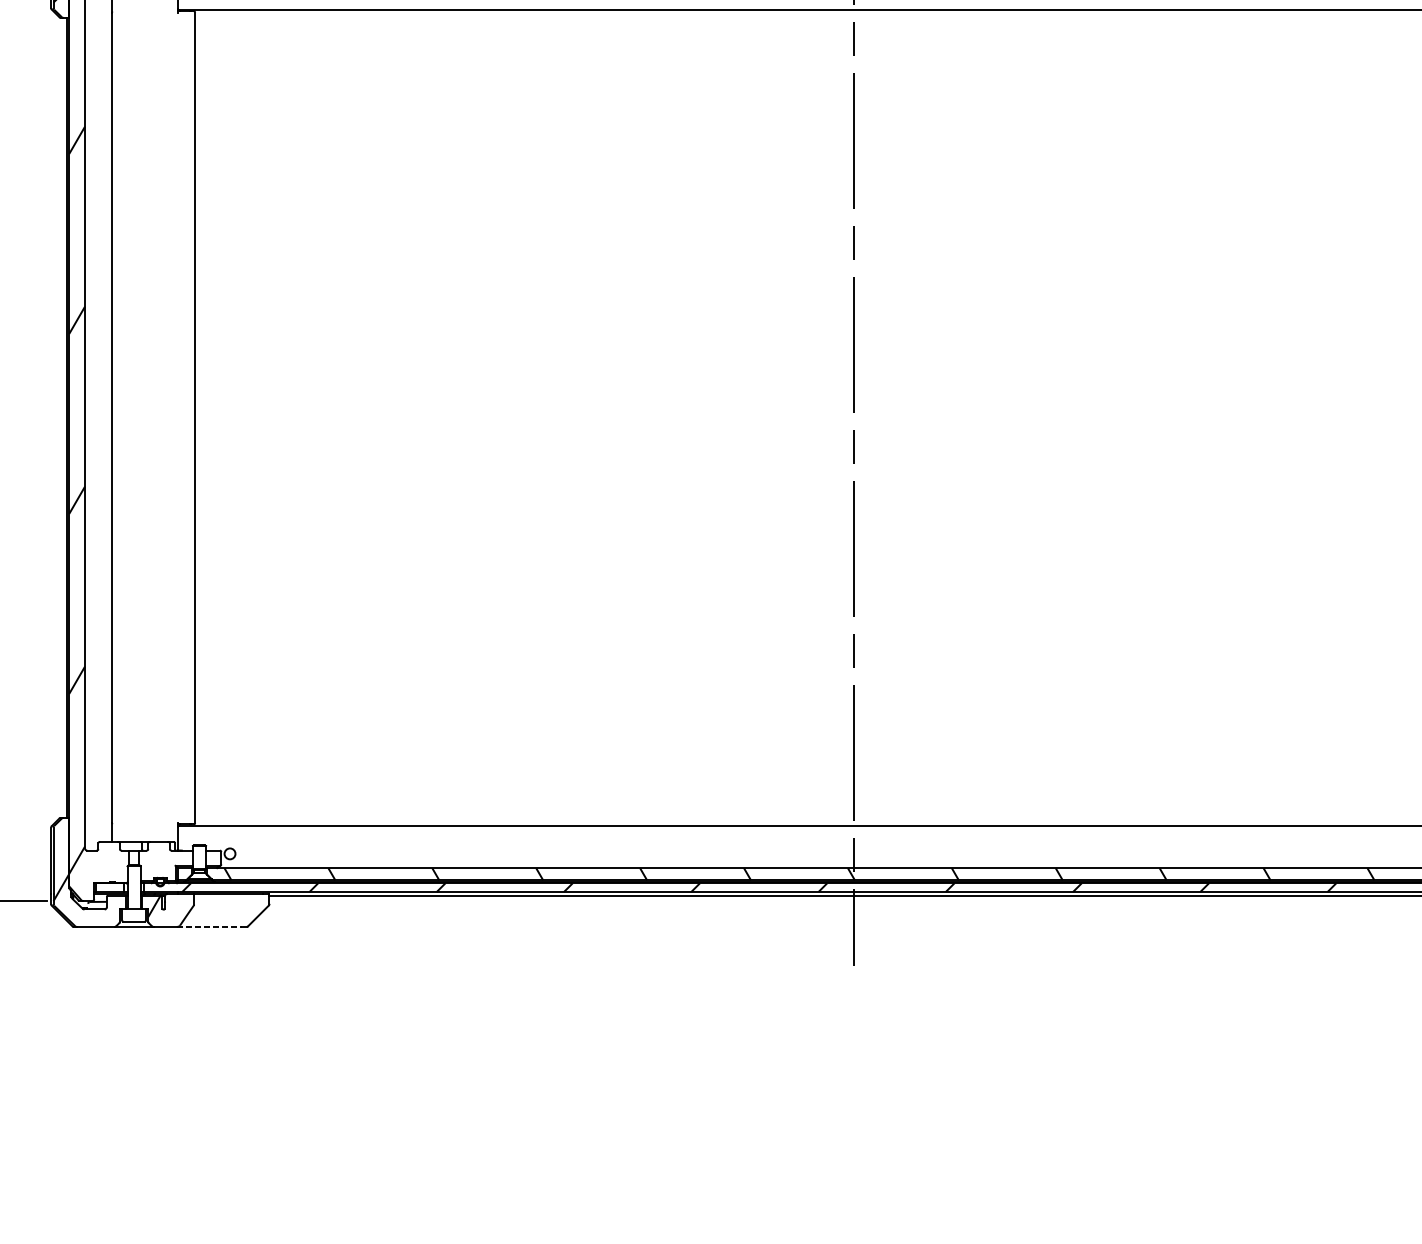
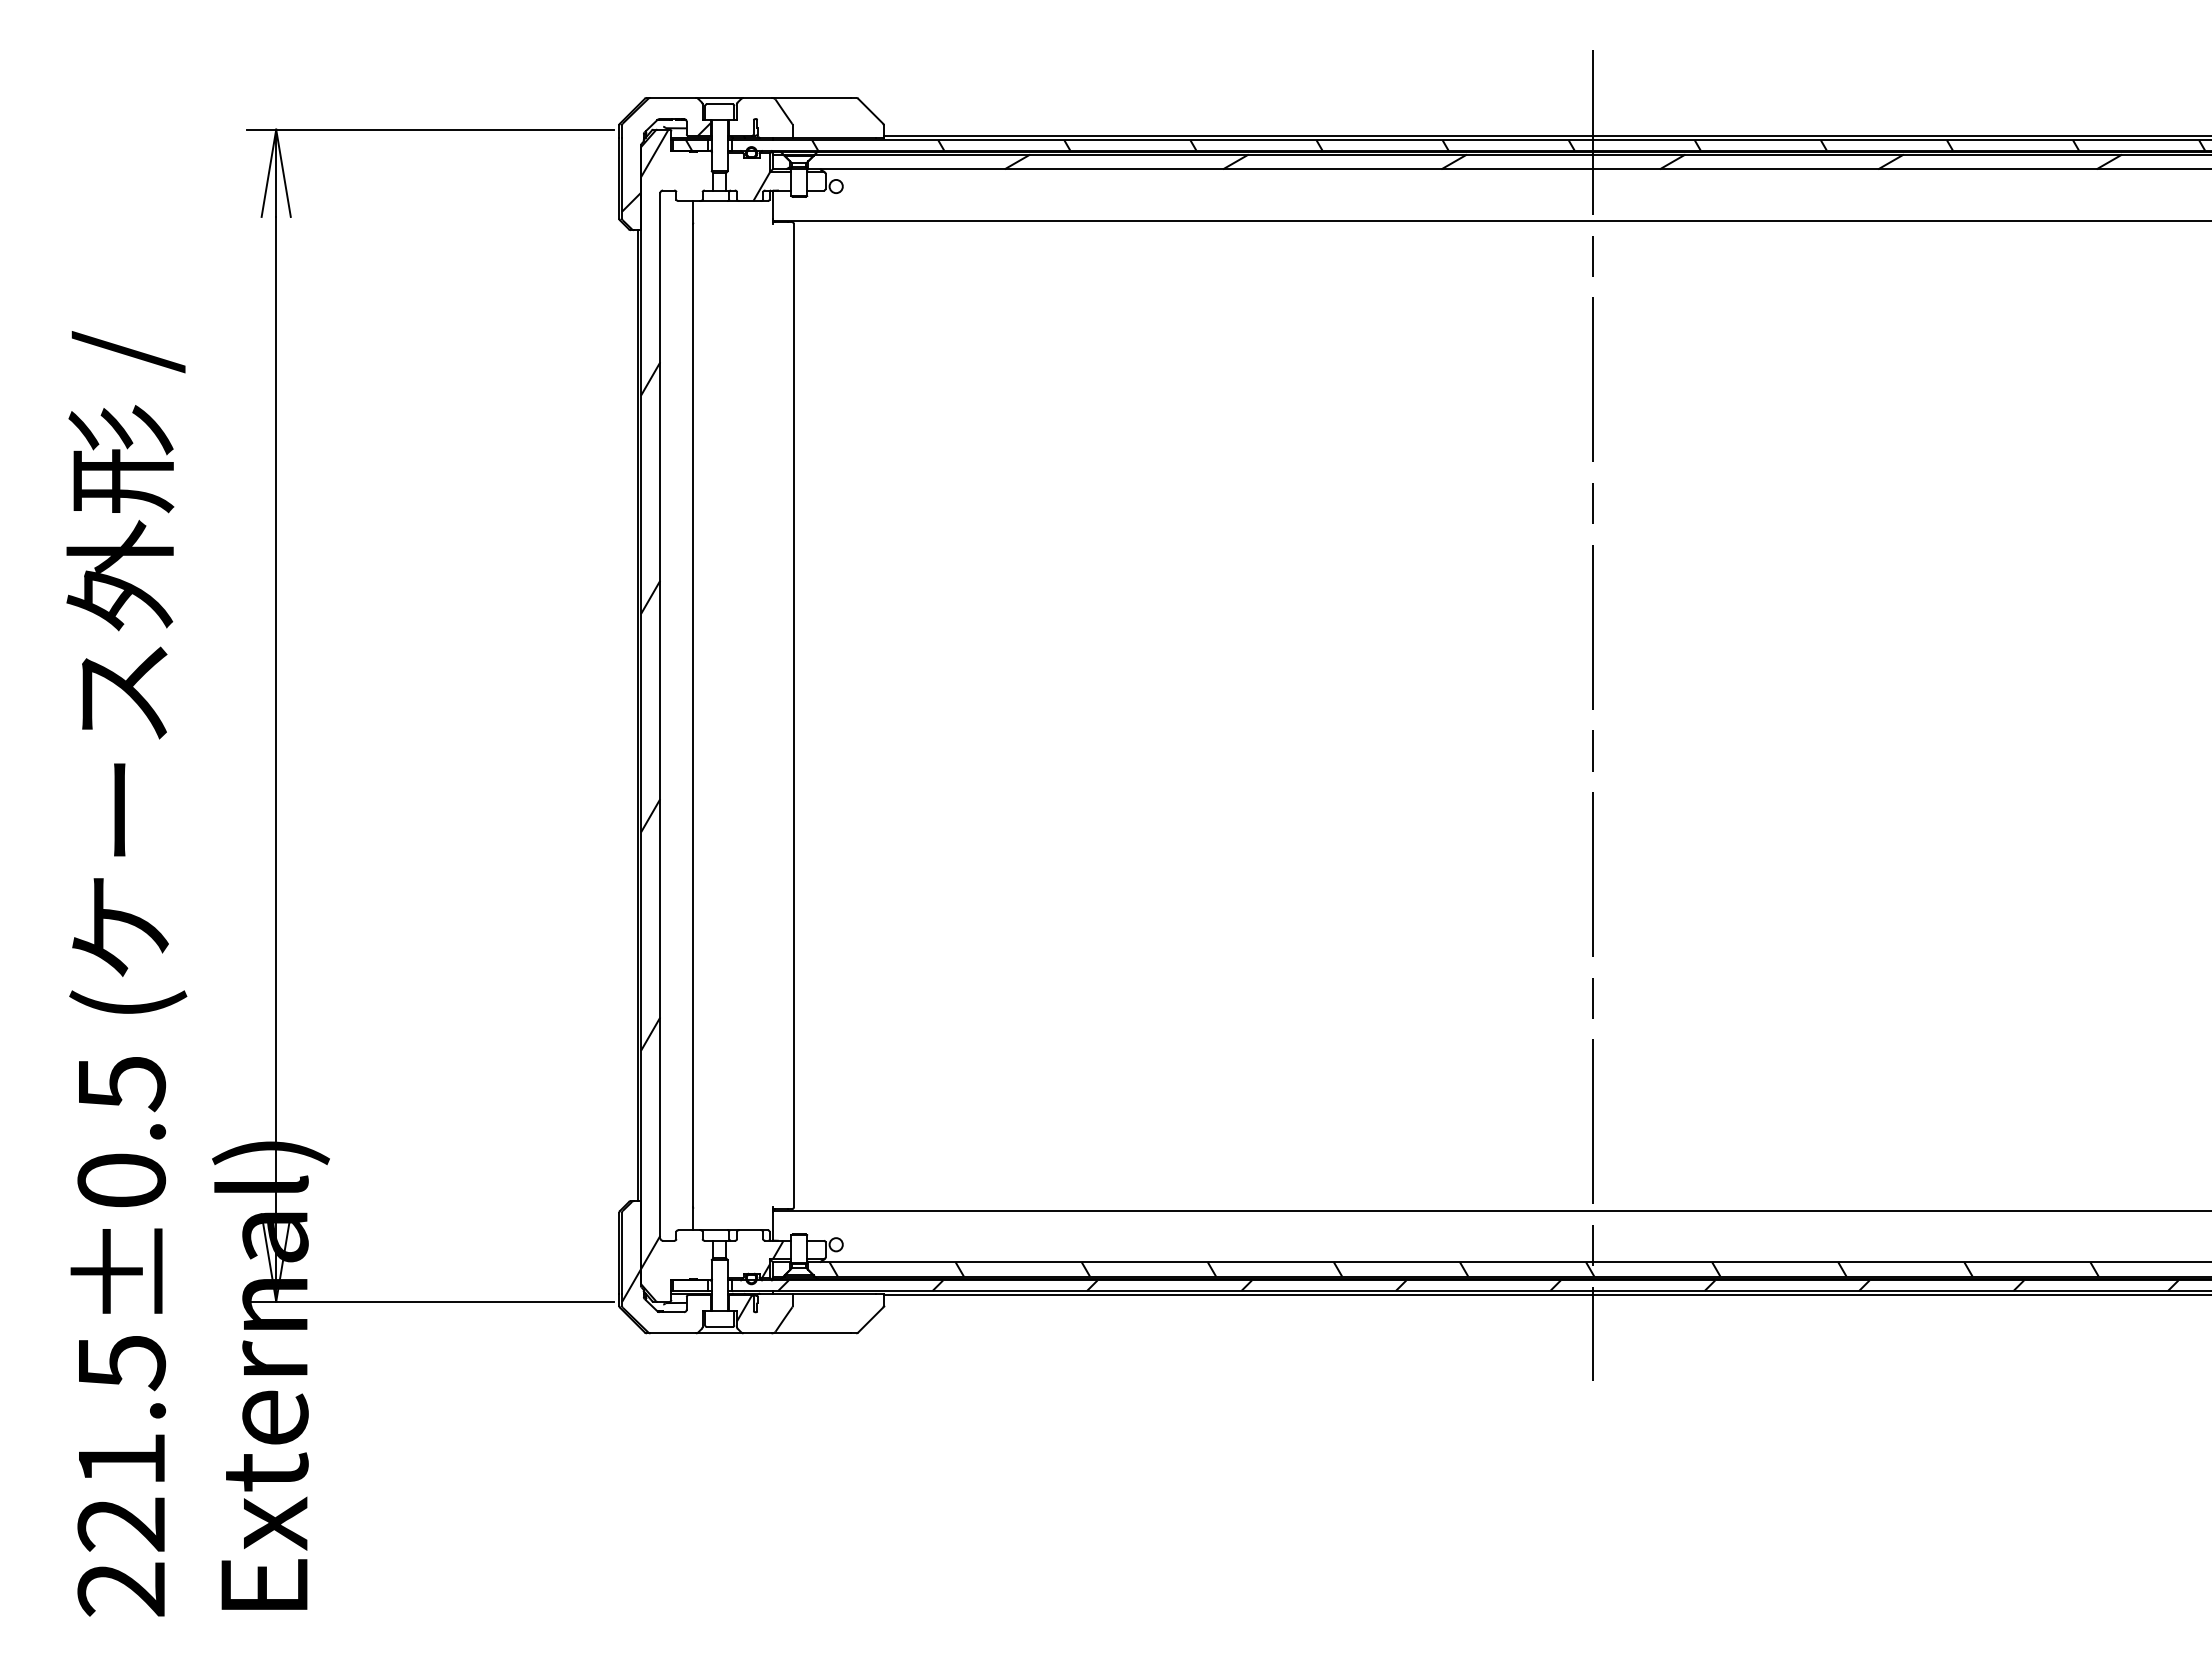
hatch: (177, 865) -> (772, 1258), added
line: (209, 927) -> (811, 1333), dashed -> solid

